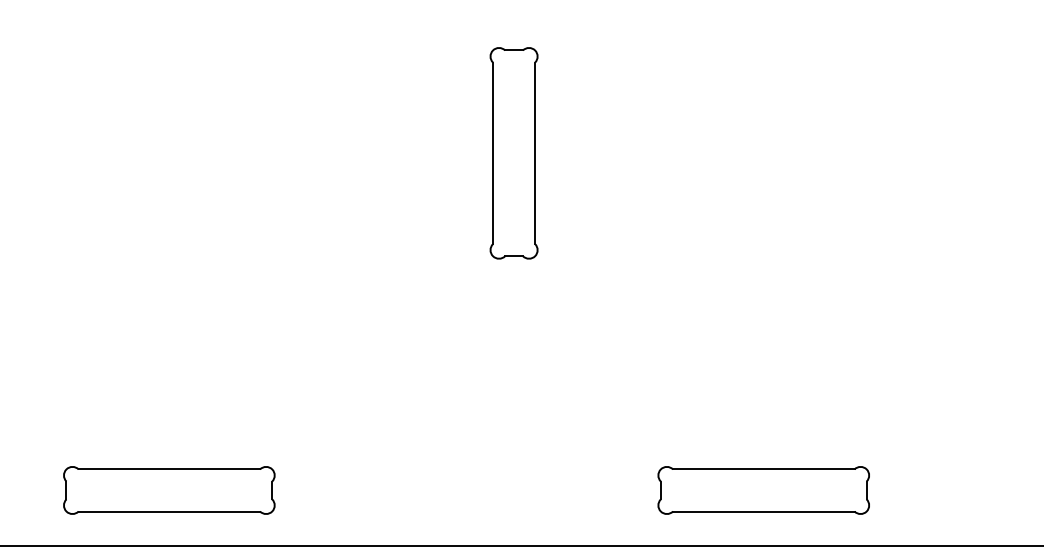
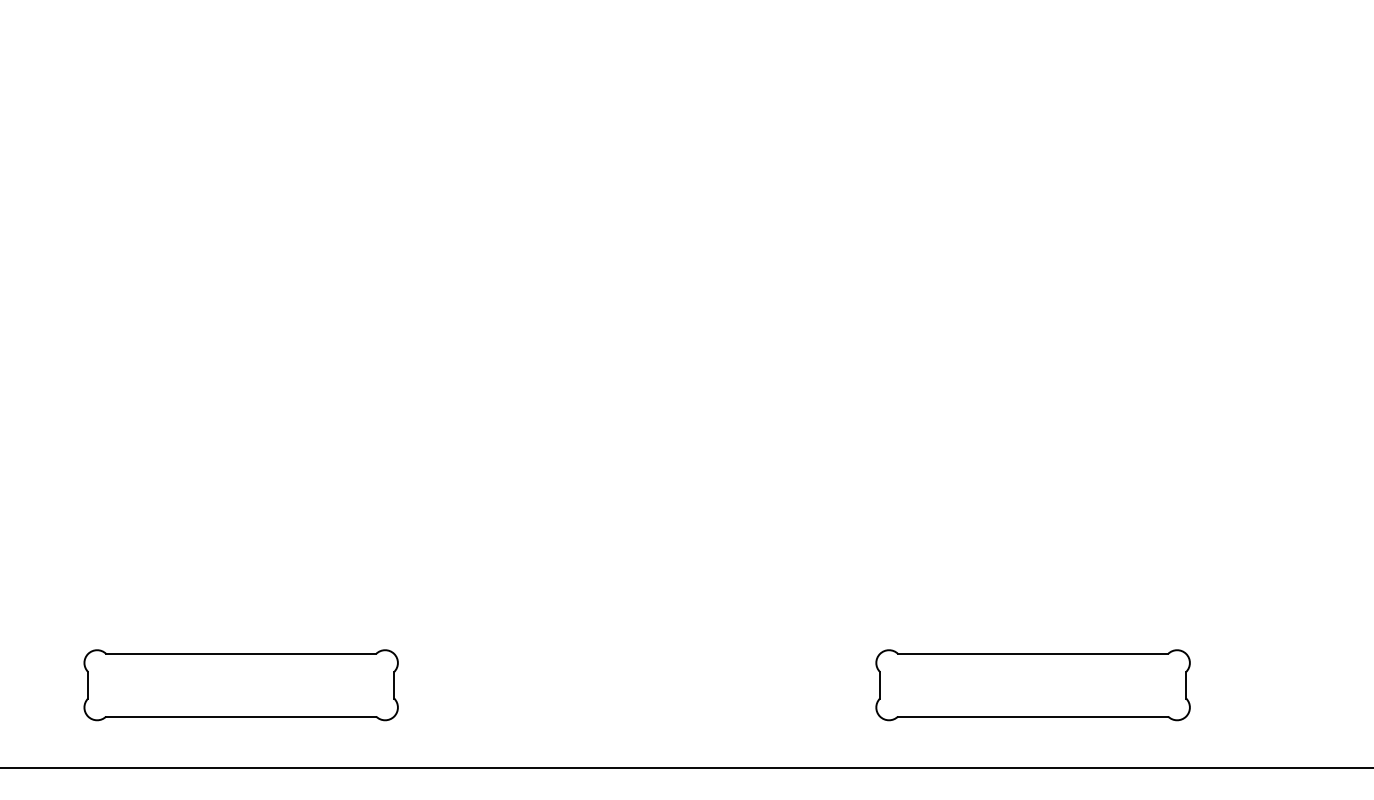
part: (513, 153) -> (687, 184), removed
part: (169, 490) -> (241, 685), moved
part: (763, 490) -> (1032, 685), moved

